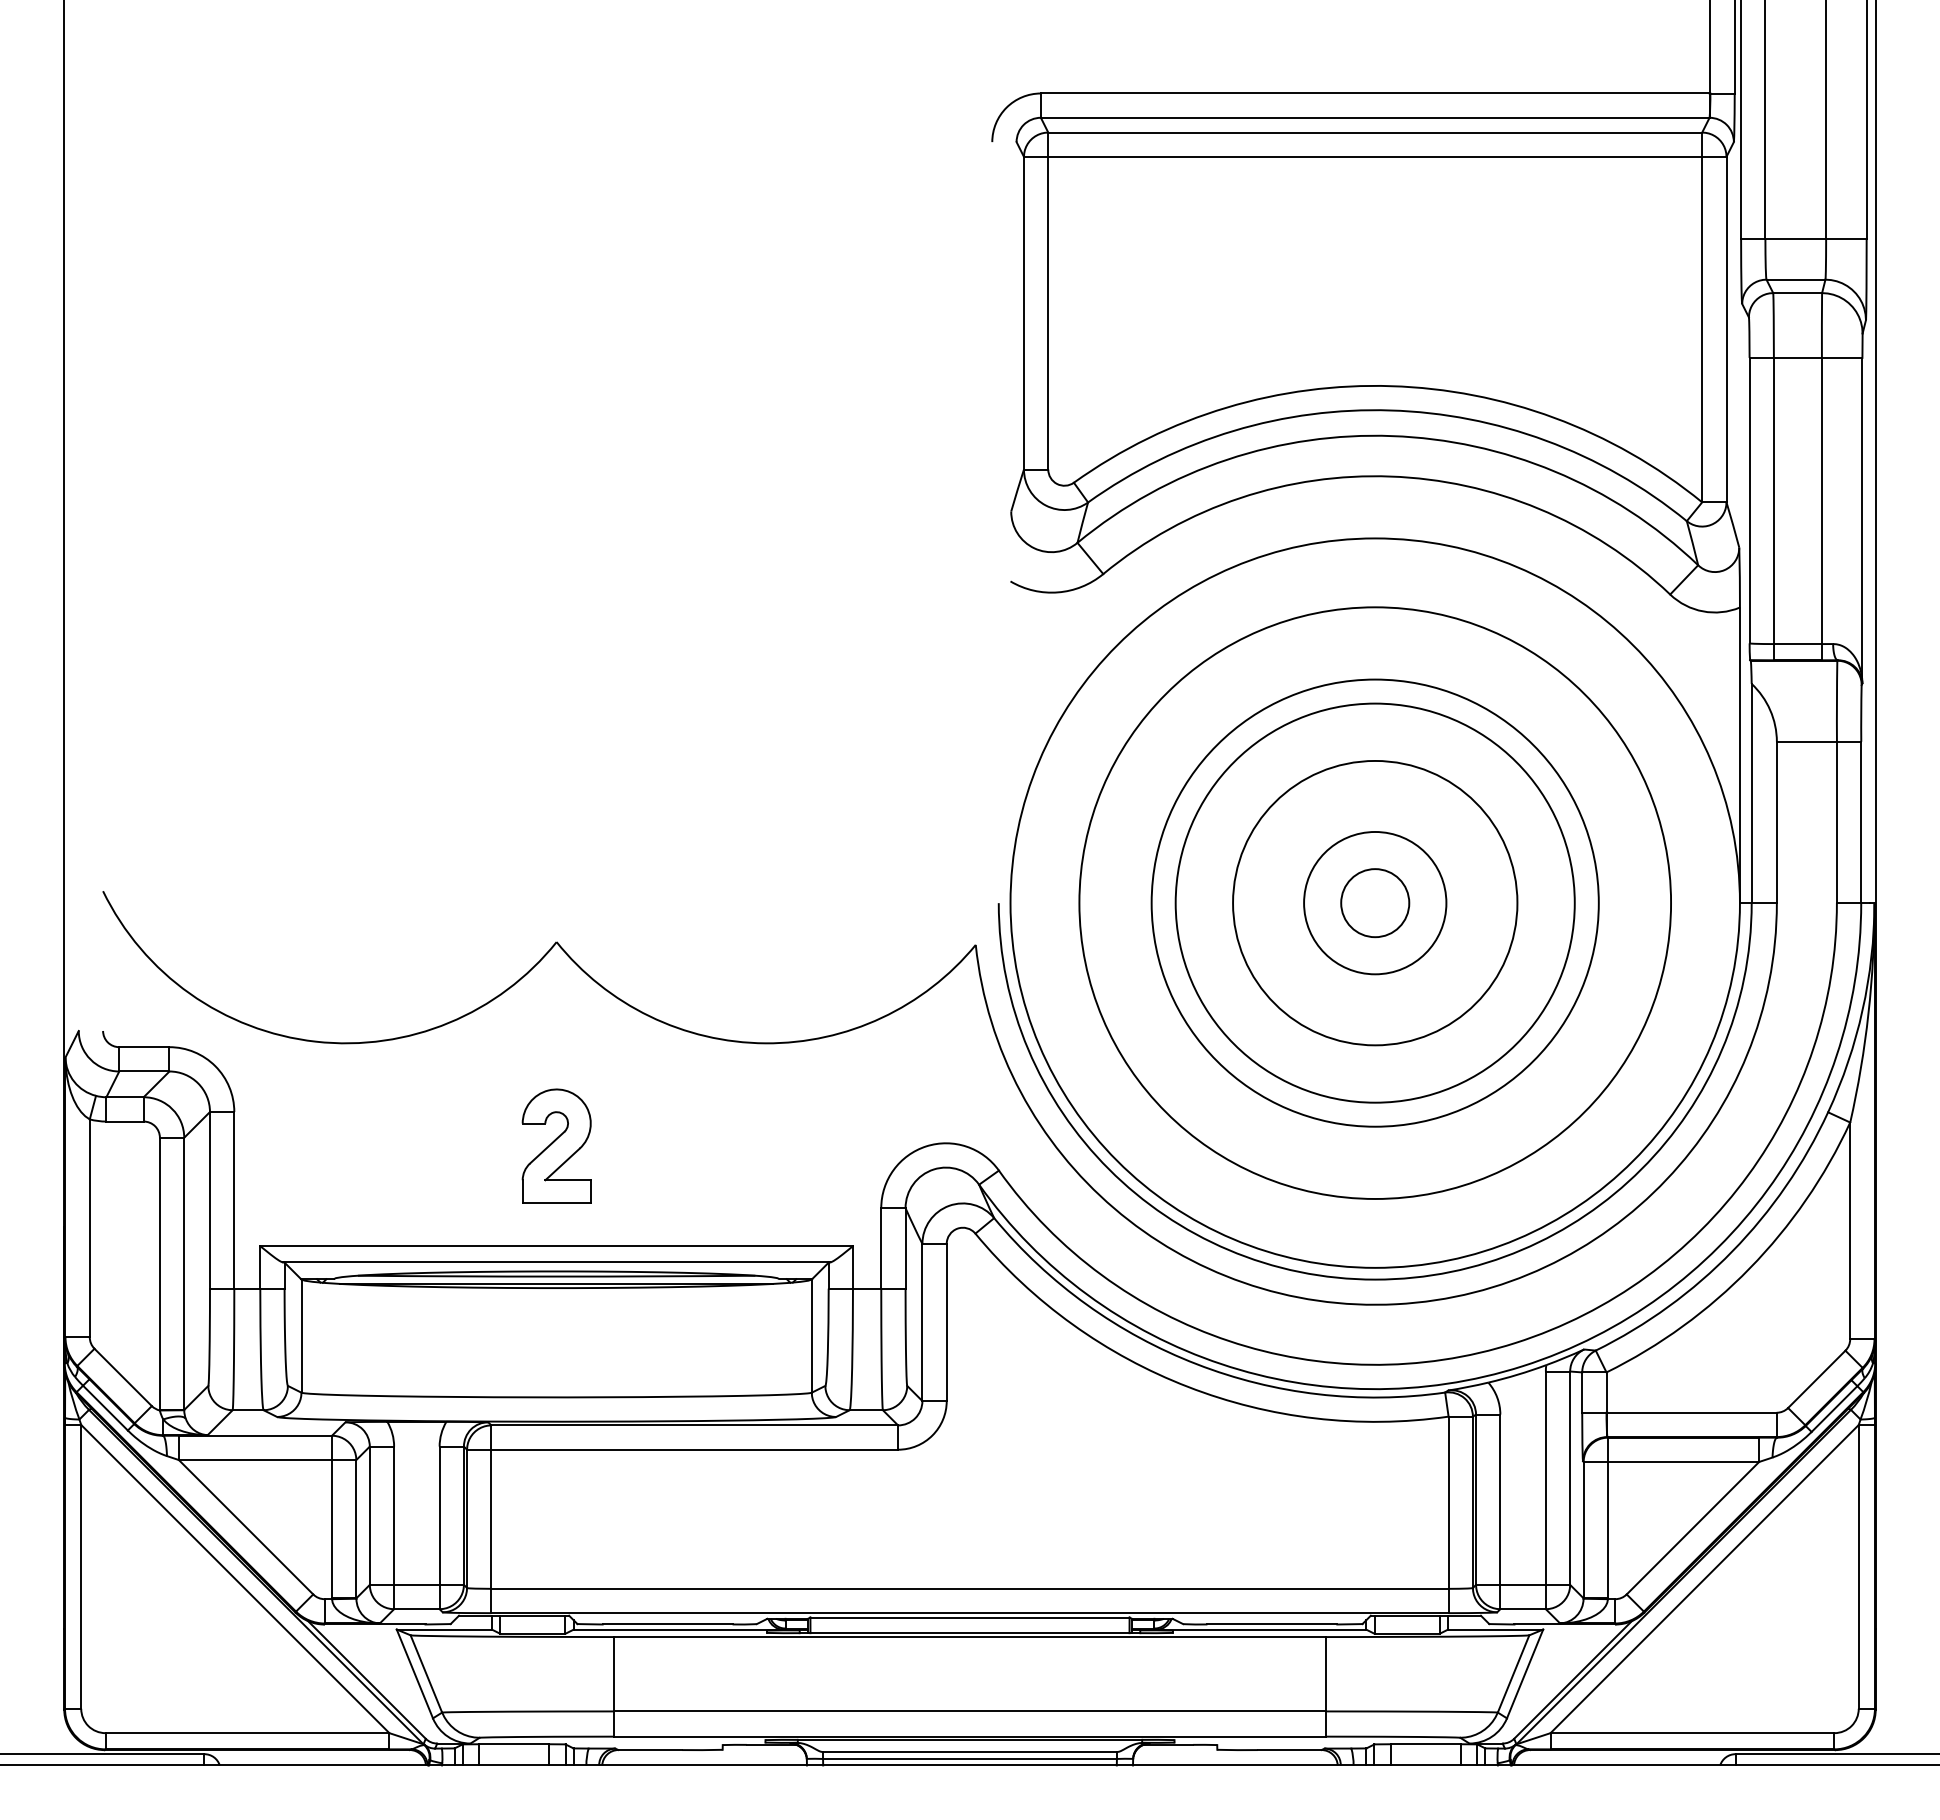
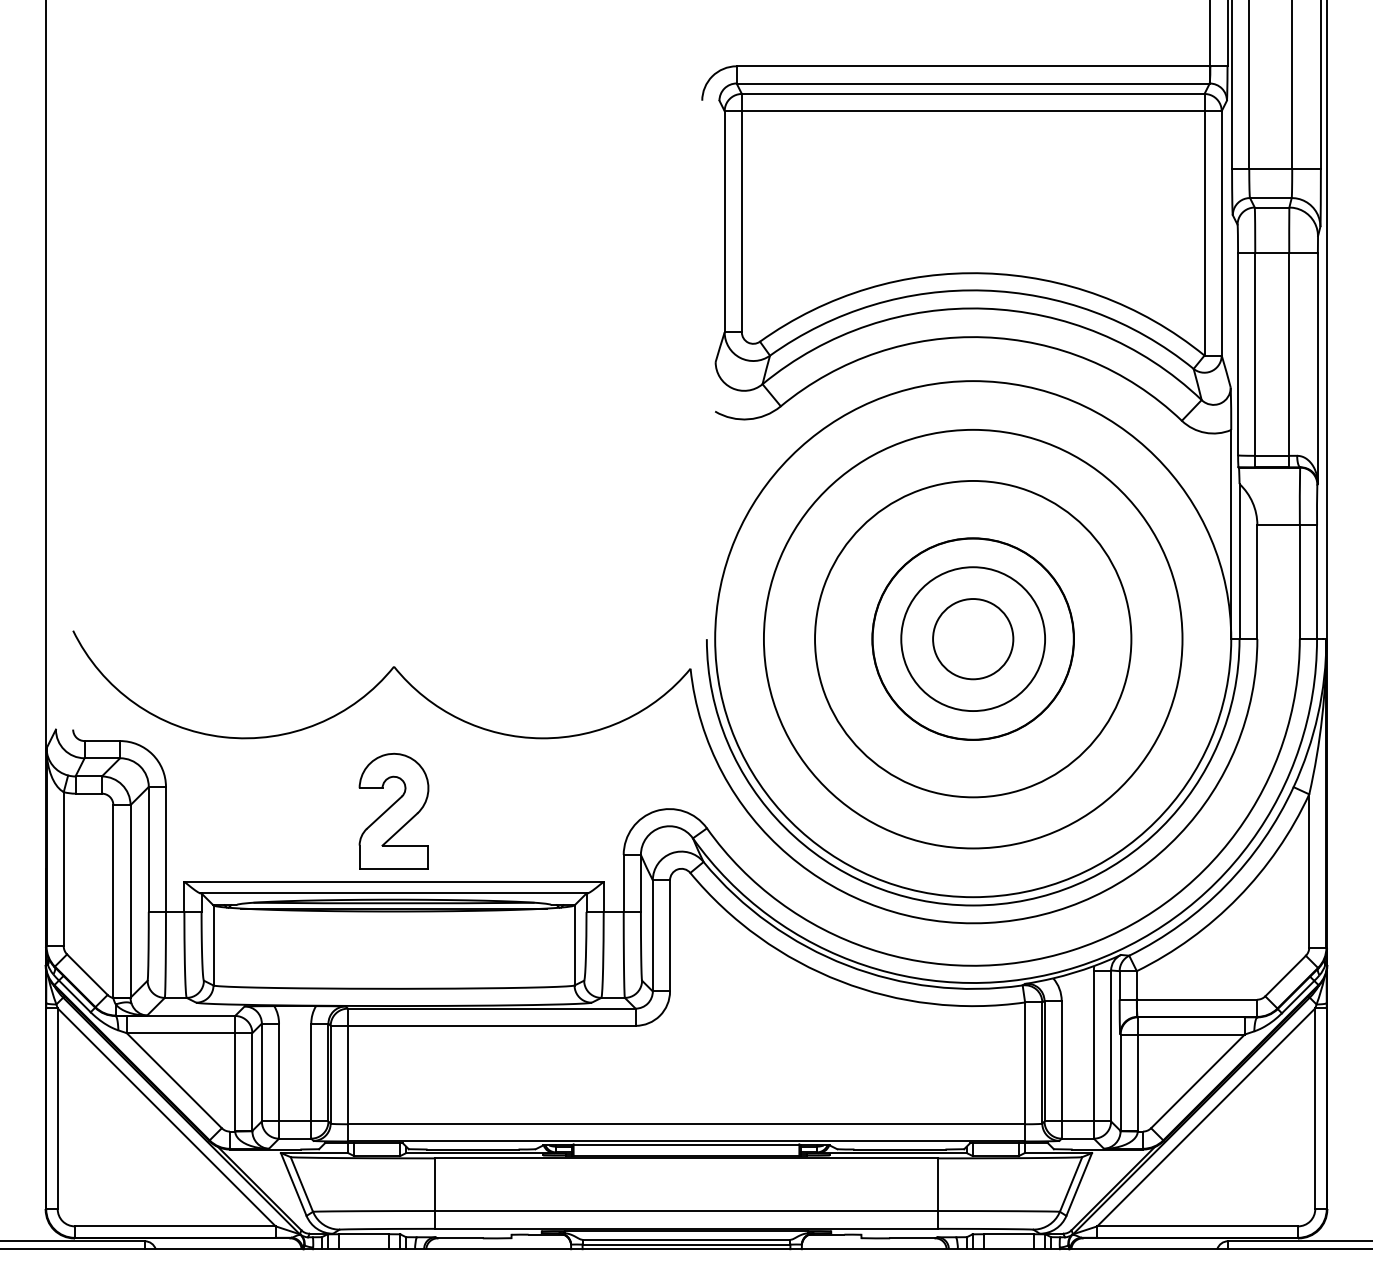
circle: (1374, 902) -> (972, 638), size x0.71
circle: (1374, 902) -> (972, 638), size x1.43
circle: (1374, 902) -> (972, 638), size x1.67
part: (556, 1145) -> (393, 810), size x1.43

